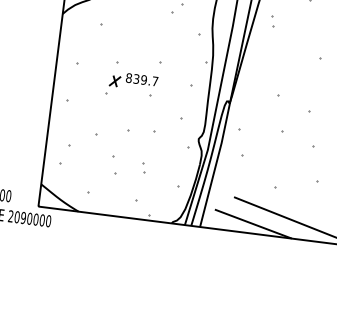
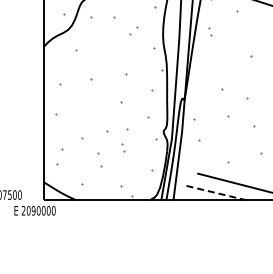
part: (131, 86) -> (105, 96), removed
part: (143, 168) -> (123, 147), moved
line: (253, 223) -> (215, 192), solid -> dashed

